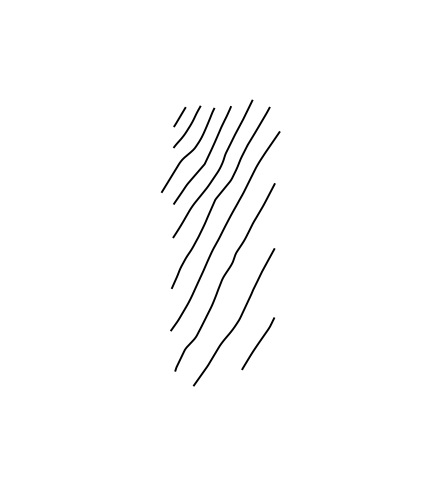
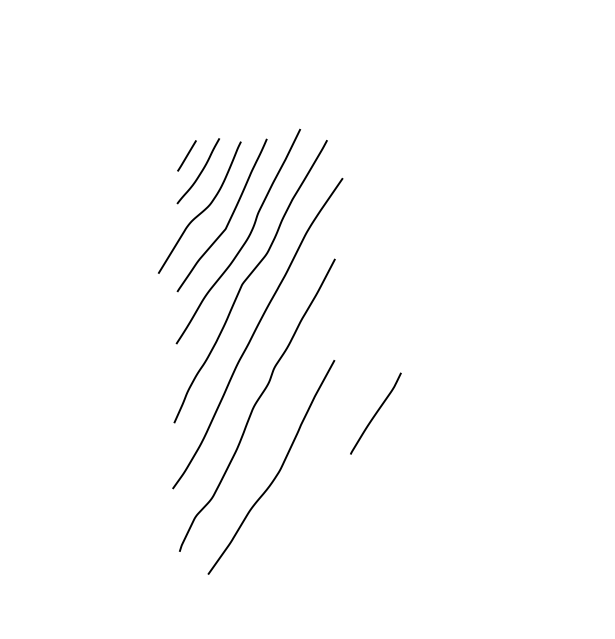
line: (257, 343) -> (374, 413), moved

